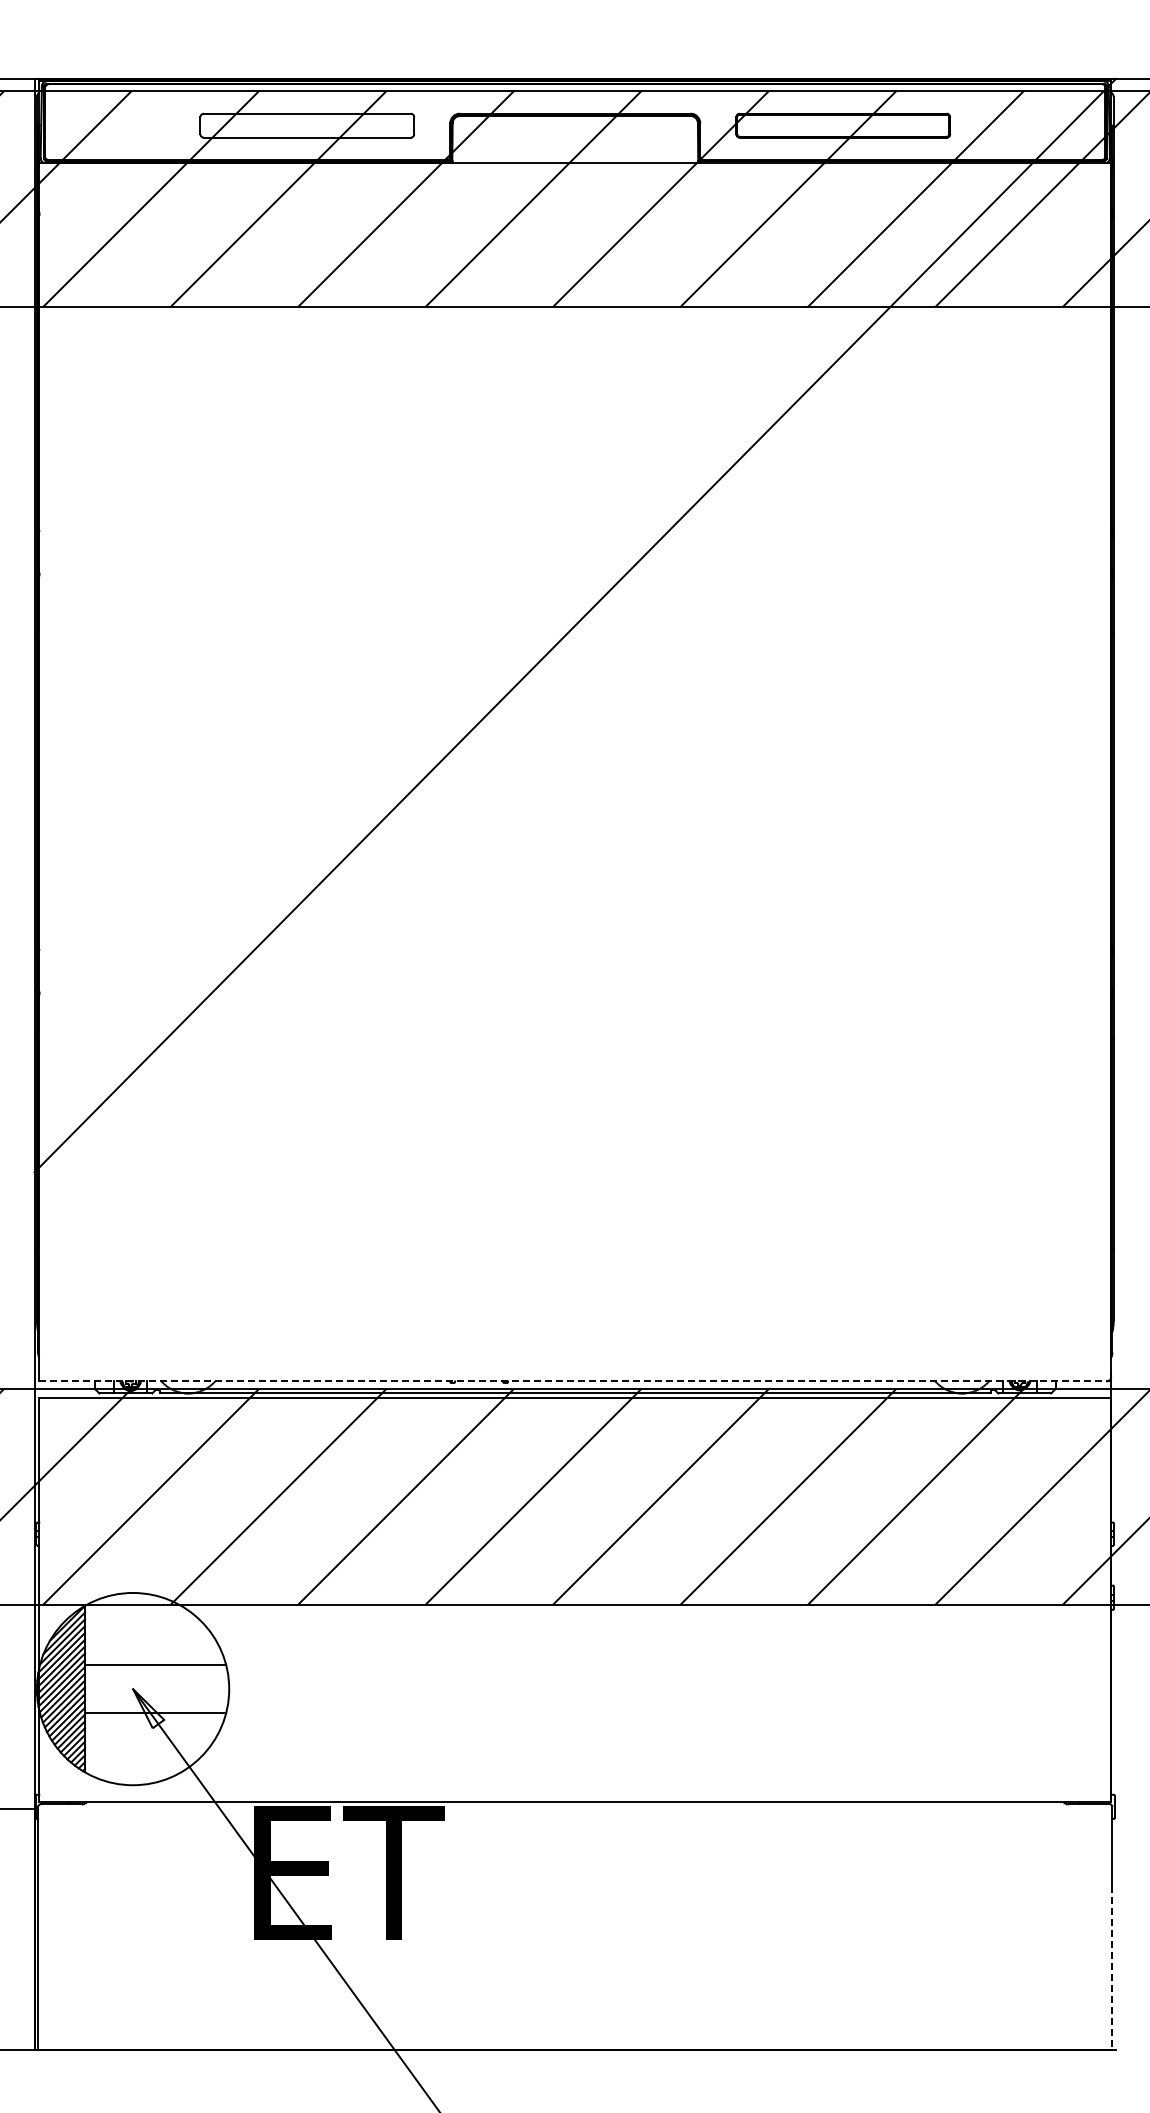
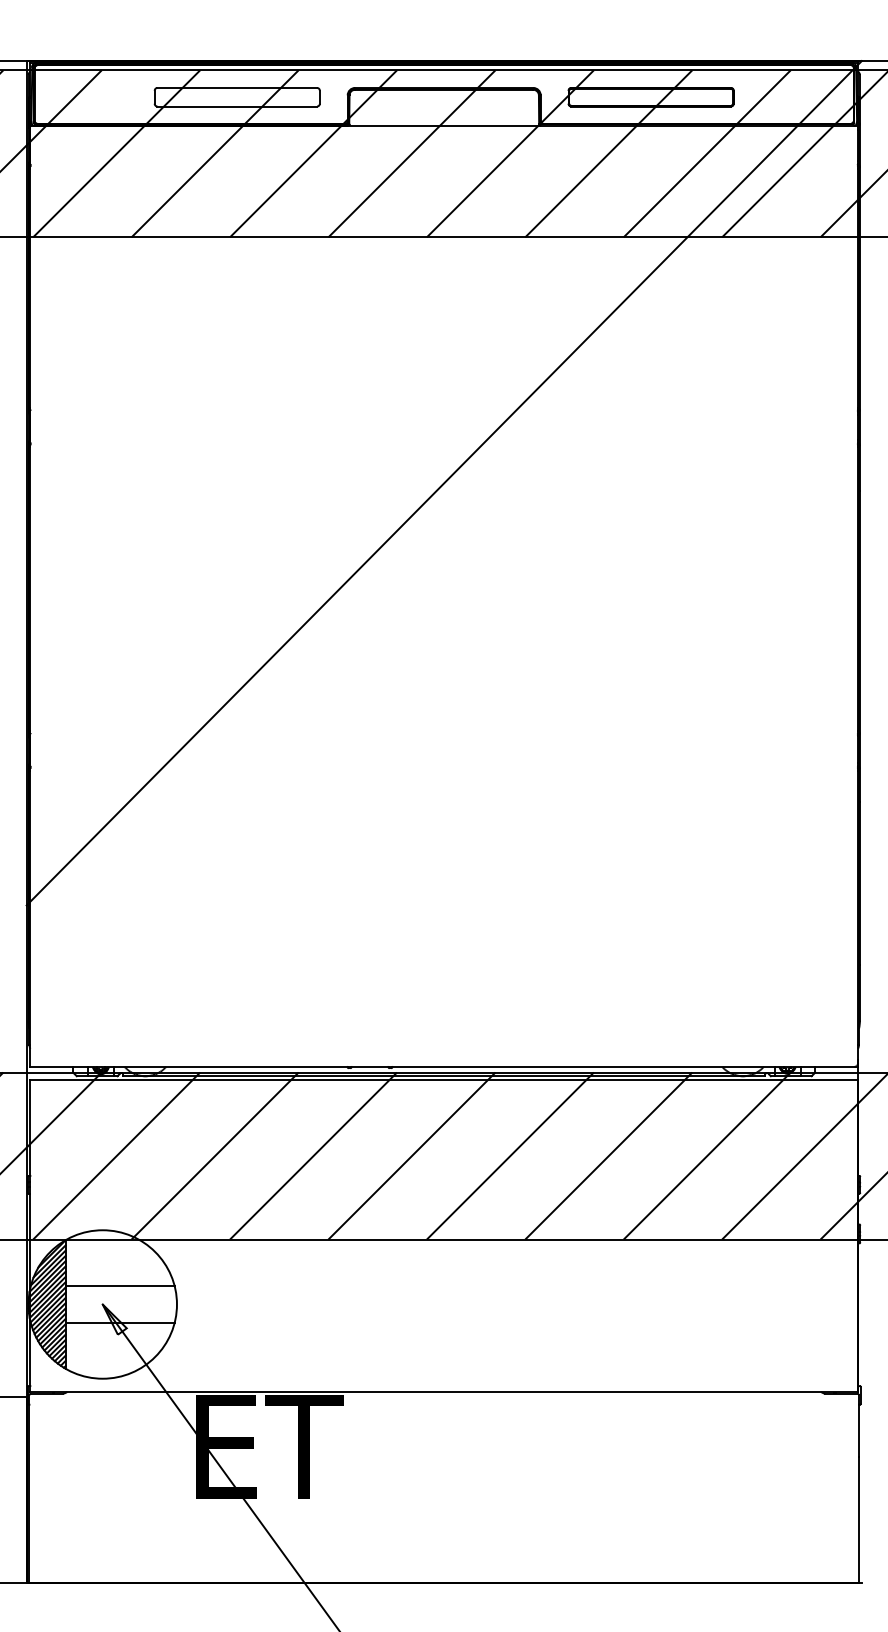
line: (575, 1381) -> (444, 1066), dashed -> solid
line: (1112, 1967) -> (859, 1519), dashed -> solid

